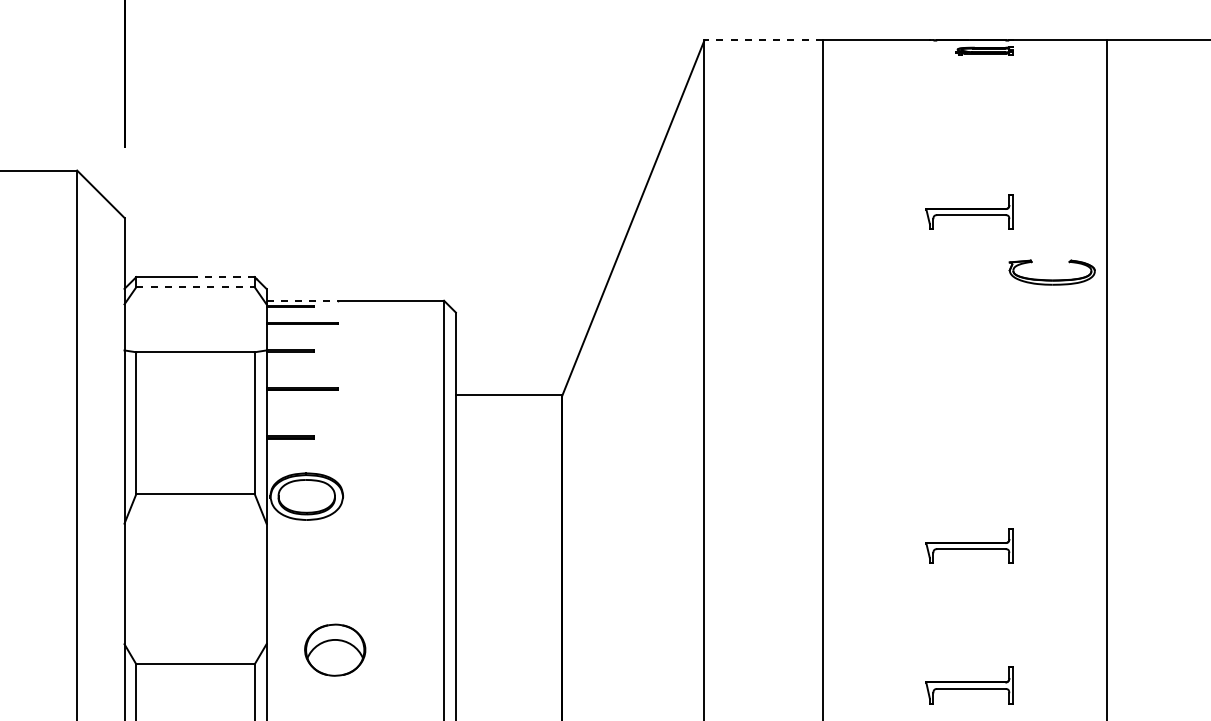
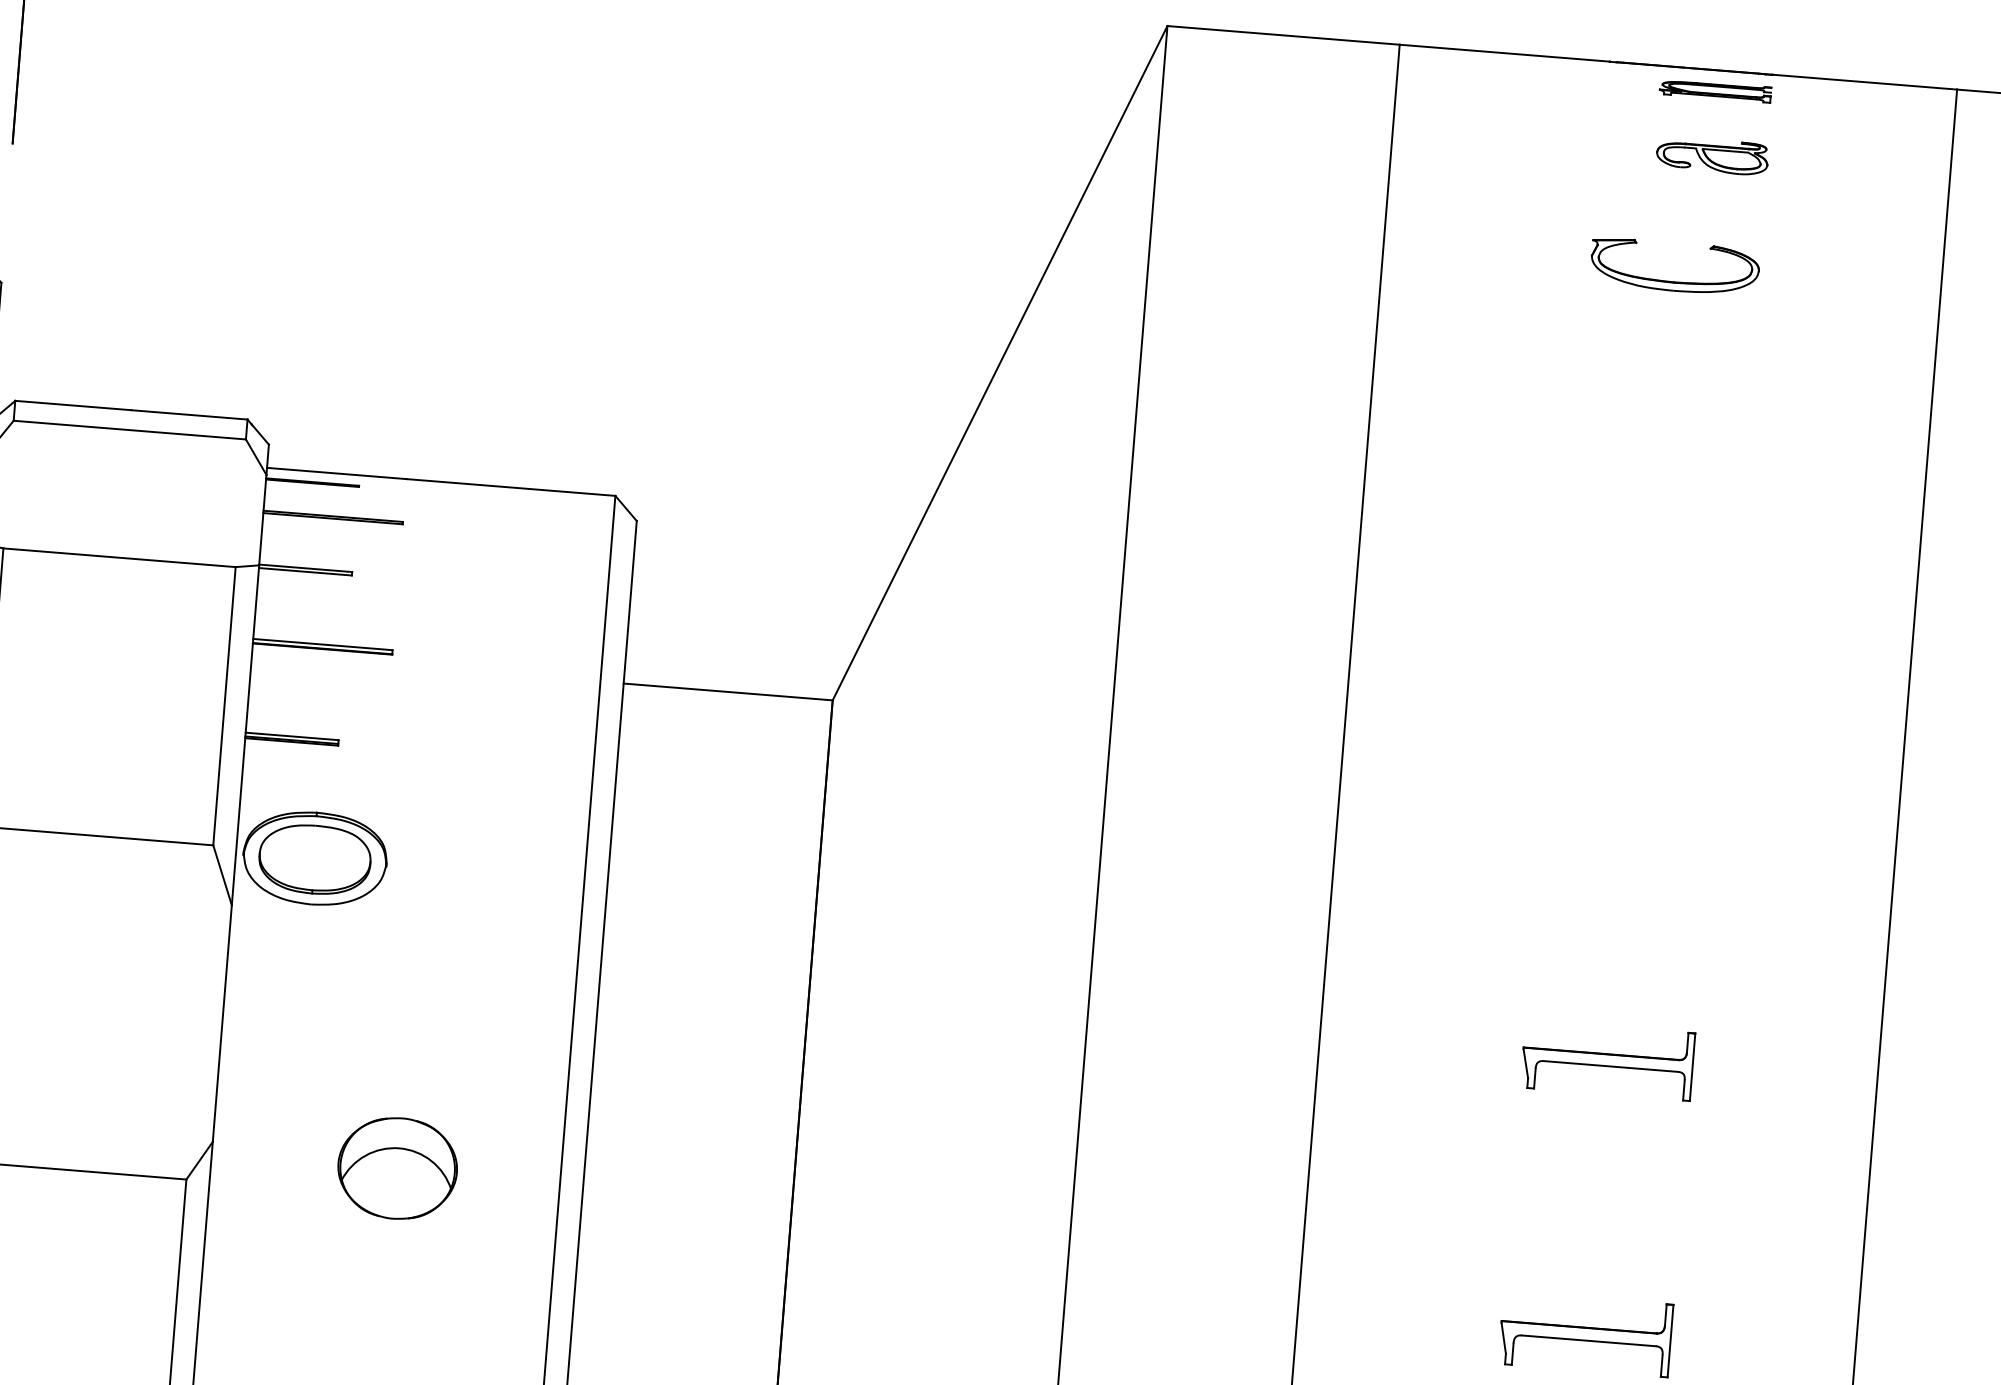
line: (763, 40) -> (1283, 35), dashed -> solid
part: (985, 83) -> (1712, 155), added
part: (969, 211) -> (1660, 403), removed
line: (225, 277) -> (190, 415), dashed -> solid
part: (1051, 279) -> (1672, 280), moved
line: (196, 287) -> (131, 430), dashed -> solid
line: (302, 300) -> (337, 473), dashed -> solid
part: (335, 649) -> (398, 1167), moved

